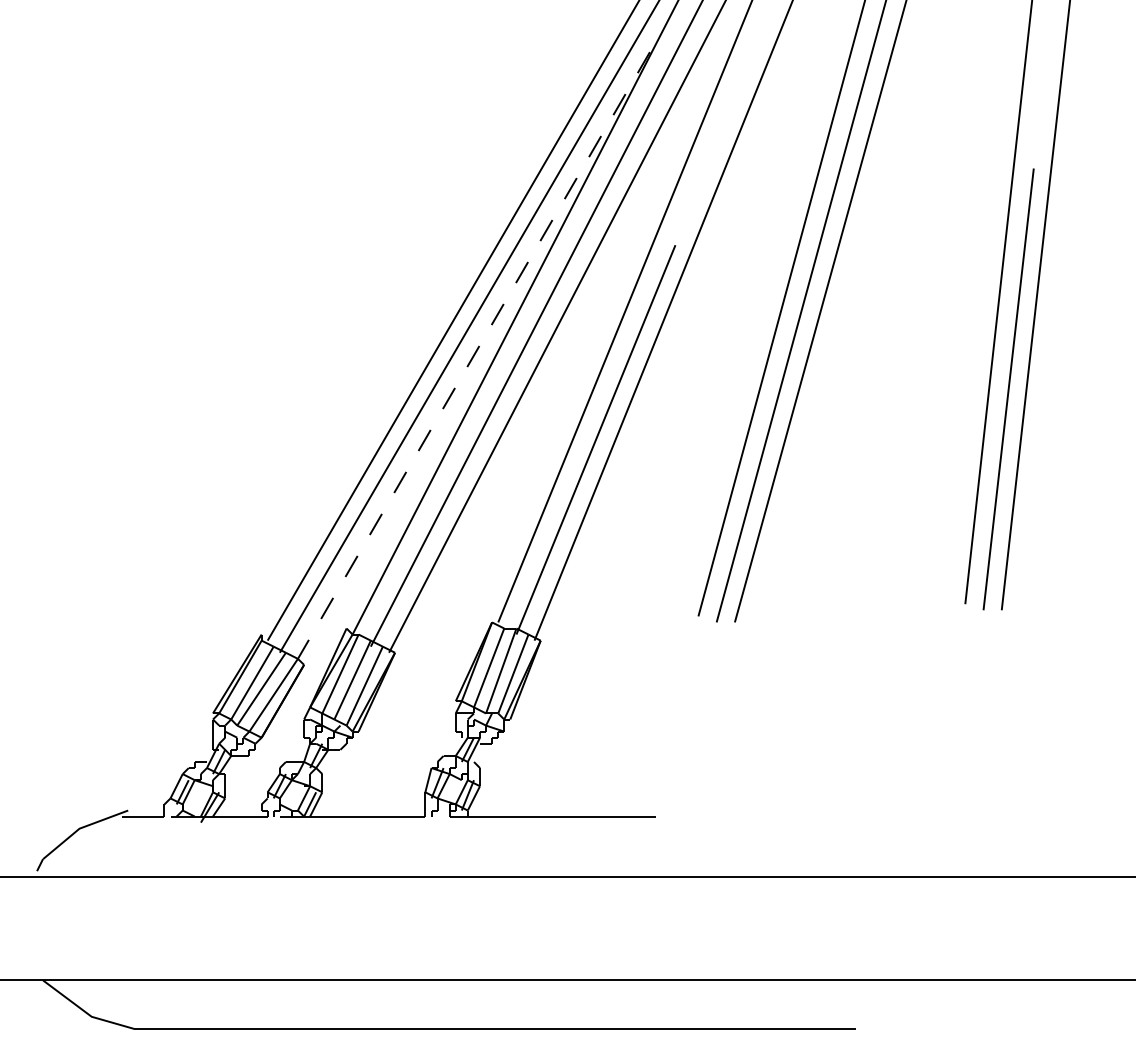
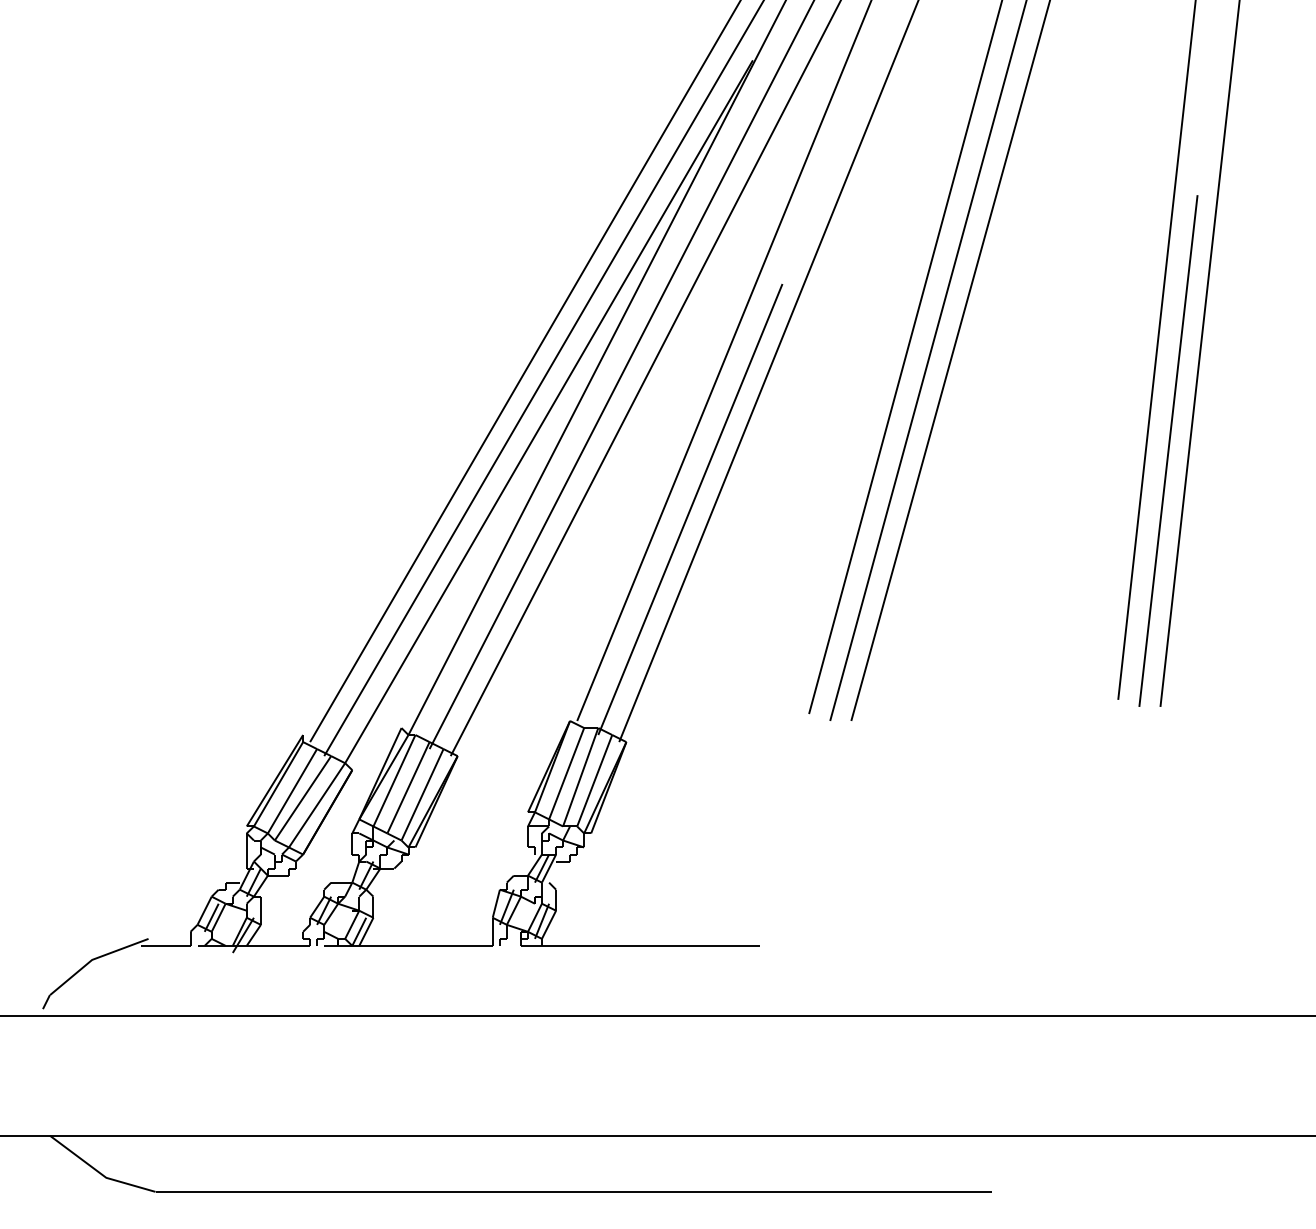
line: (473, 355) -> (548, 411), dashed -> solid

